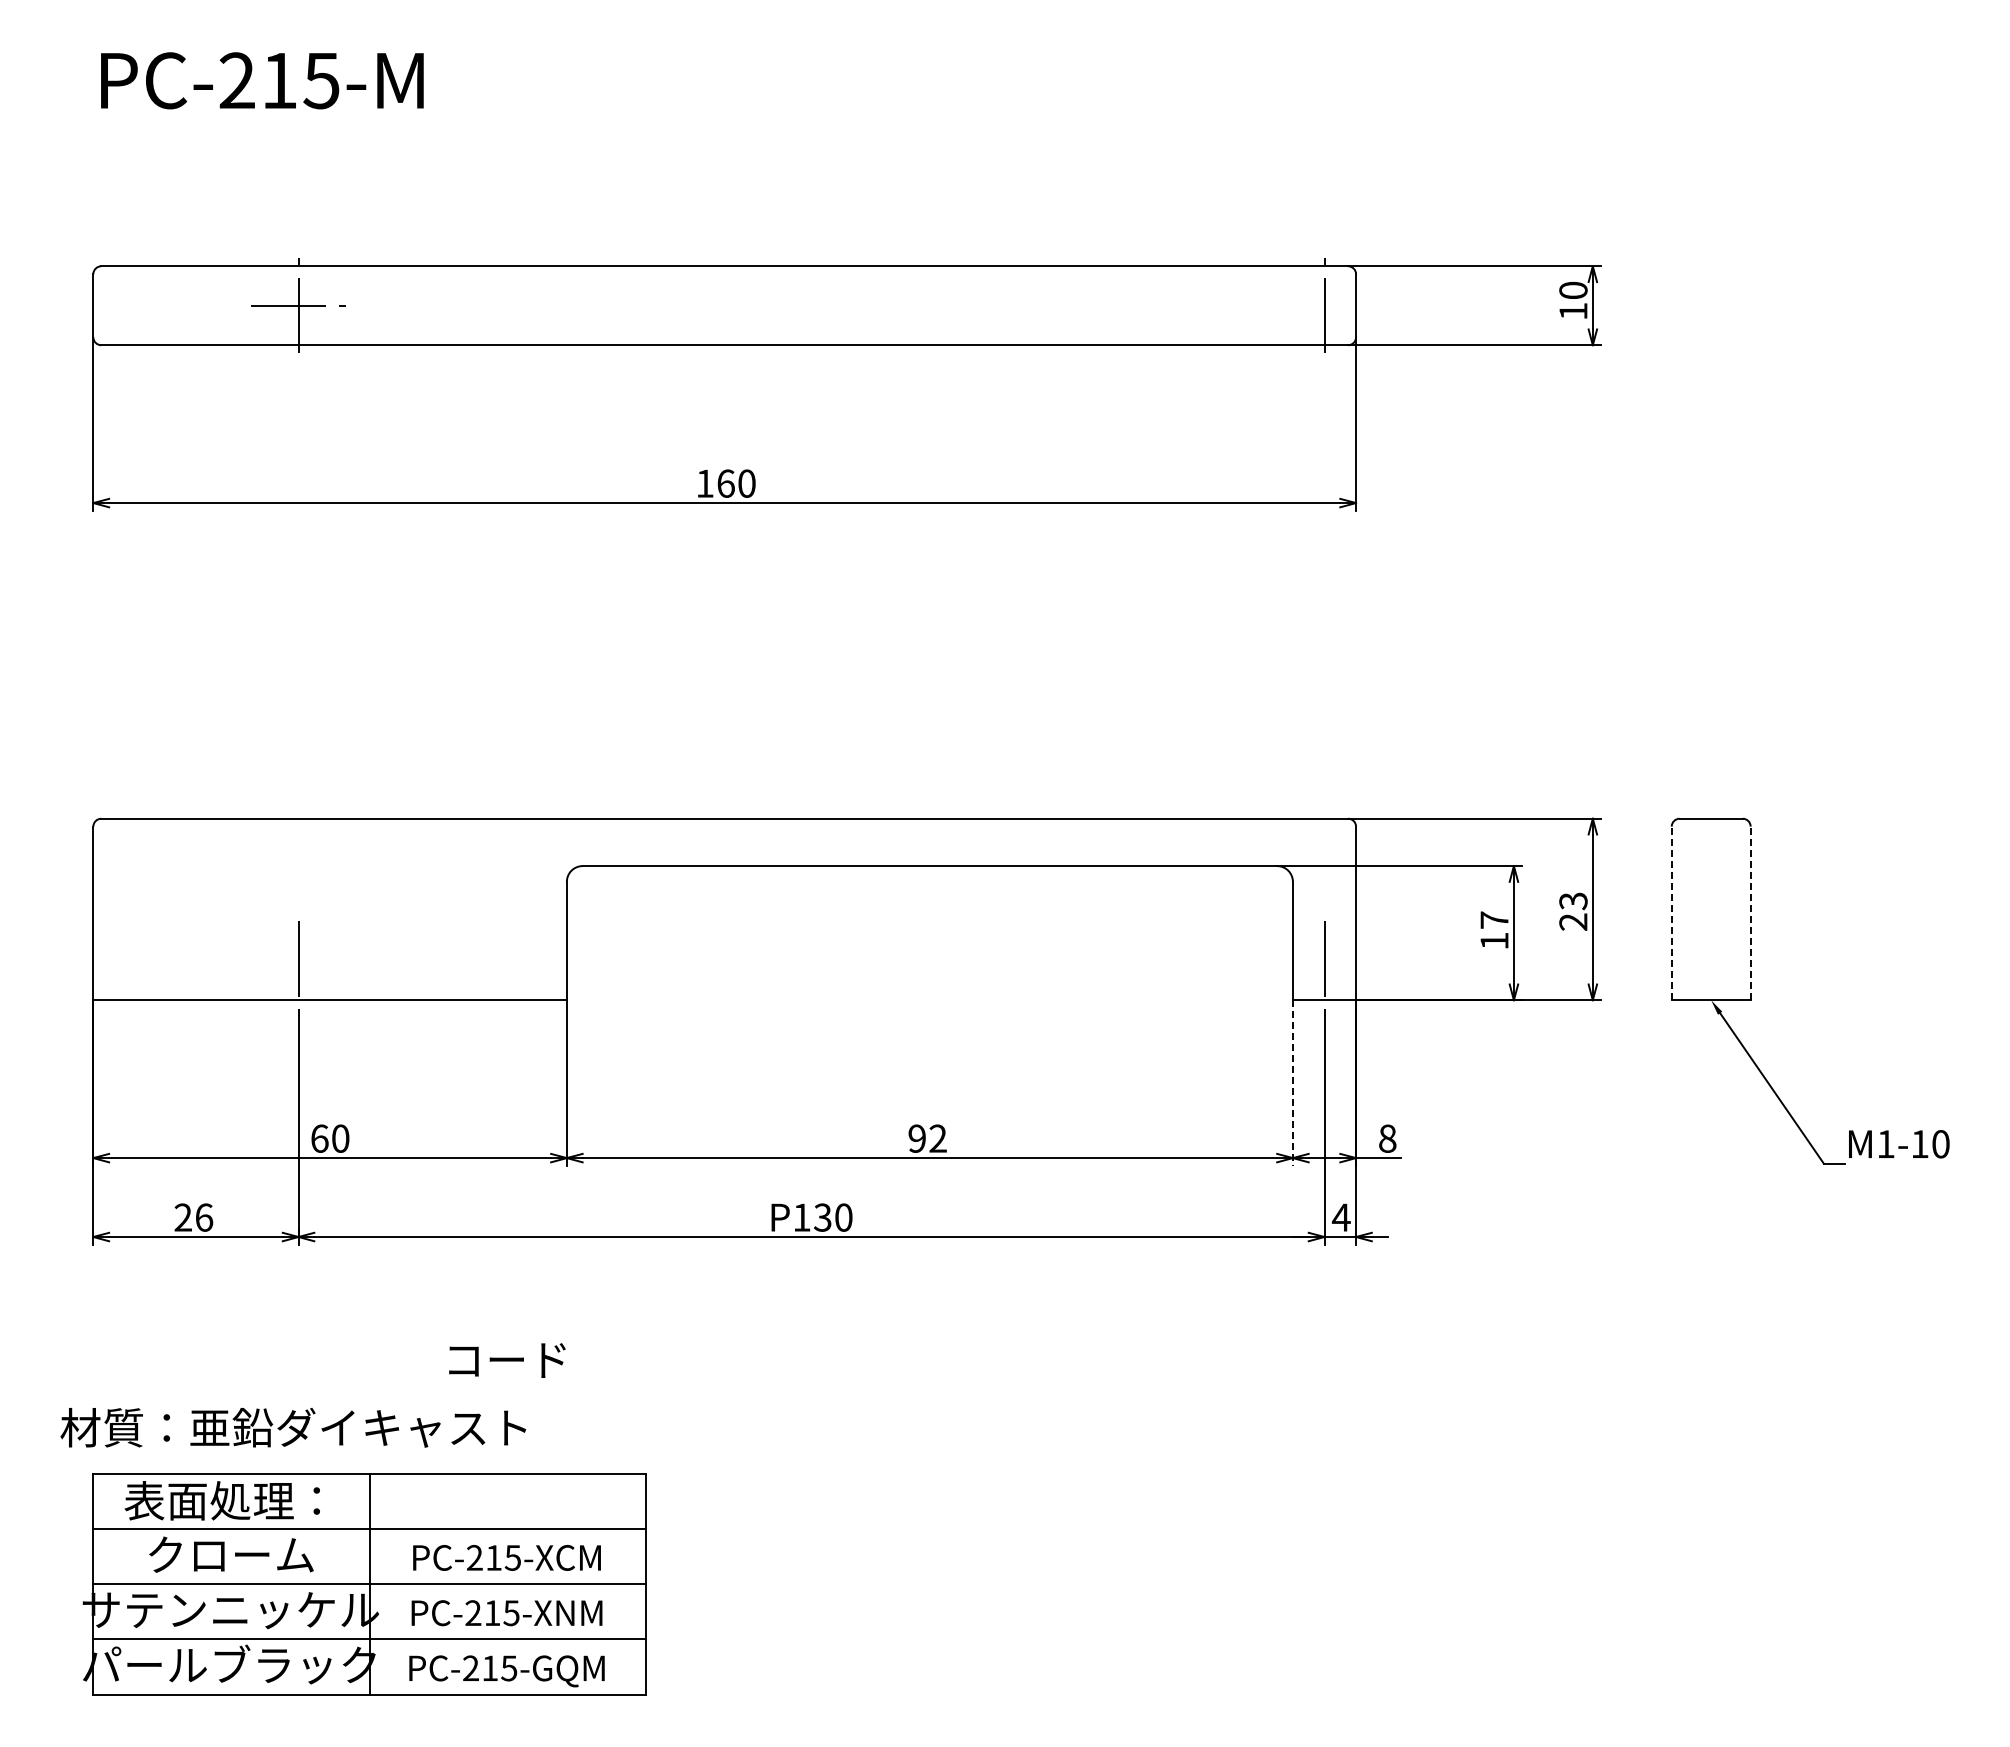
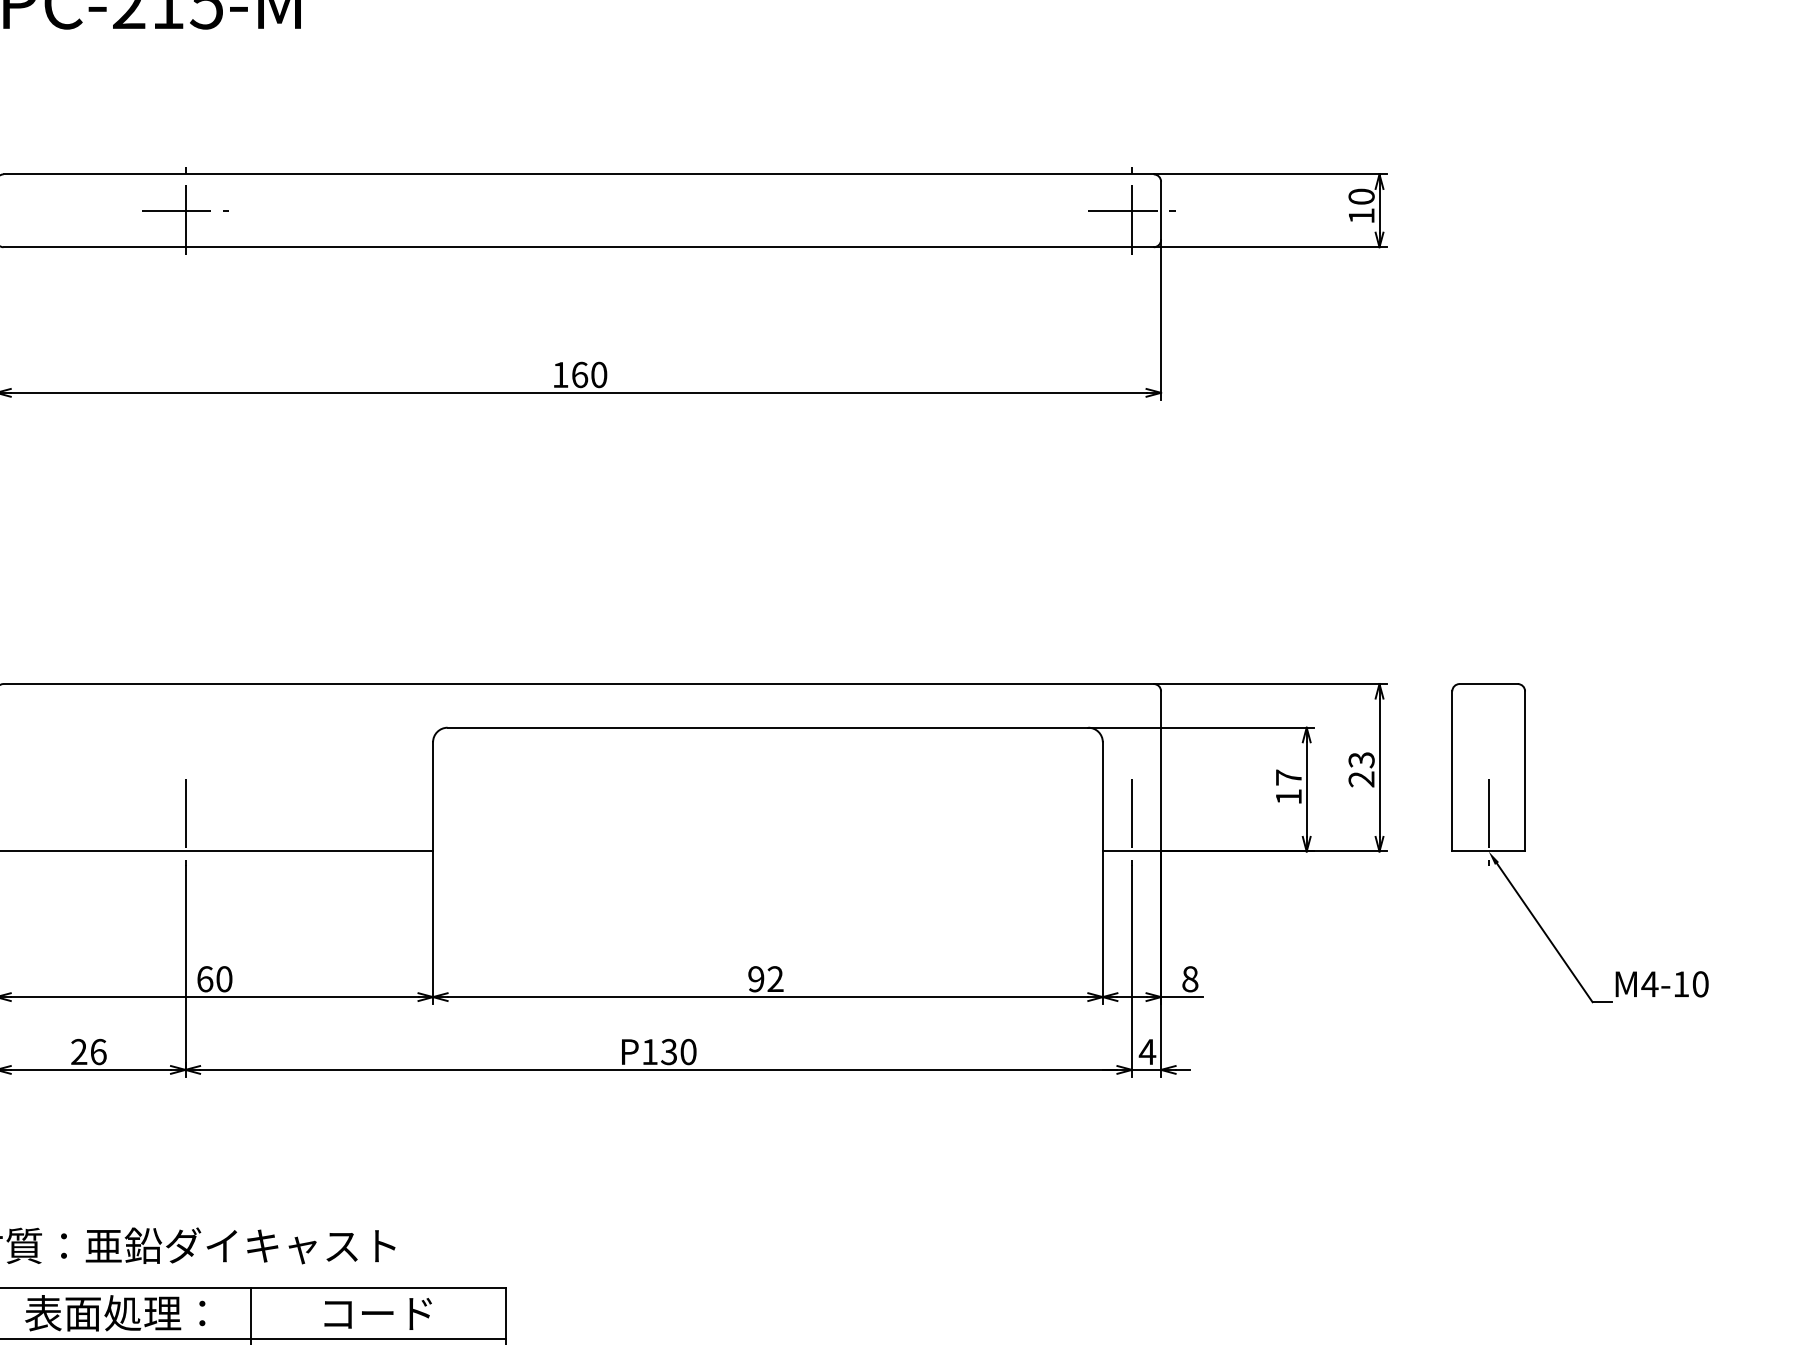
line: (1324, 305) -> (1131, 210), added
line: (1671, 913) -> (1452, 771), dashed -> solid
line: (1750, 913) -> (1524, 771), dashed -> solid
line: (1711, 968) -> (1488, 822), added
line: (1292, 1083) -> (1102, 928), dashed -> solid
text: (1885, 1143) -> (1649, 983), M1-10 -> M4-10
text: (507, 1360) -> (378, 1313), moved

